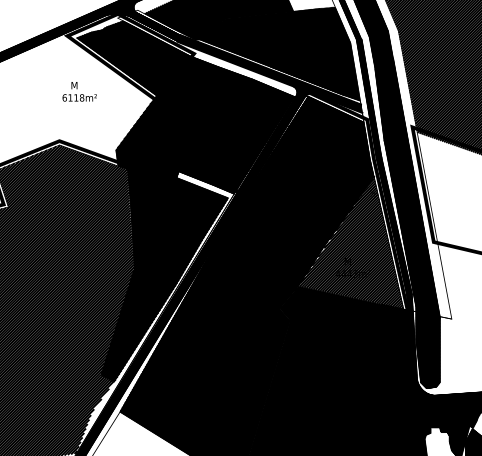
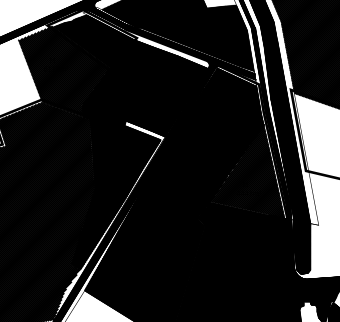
hatch: (91, 101) -> (64, 71), added

